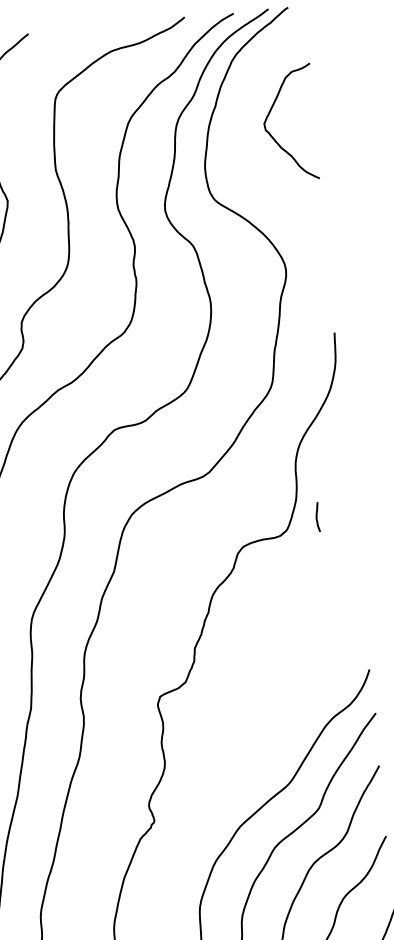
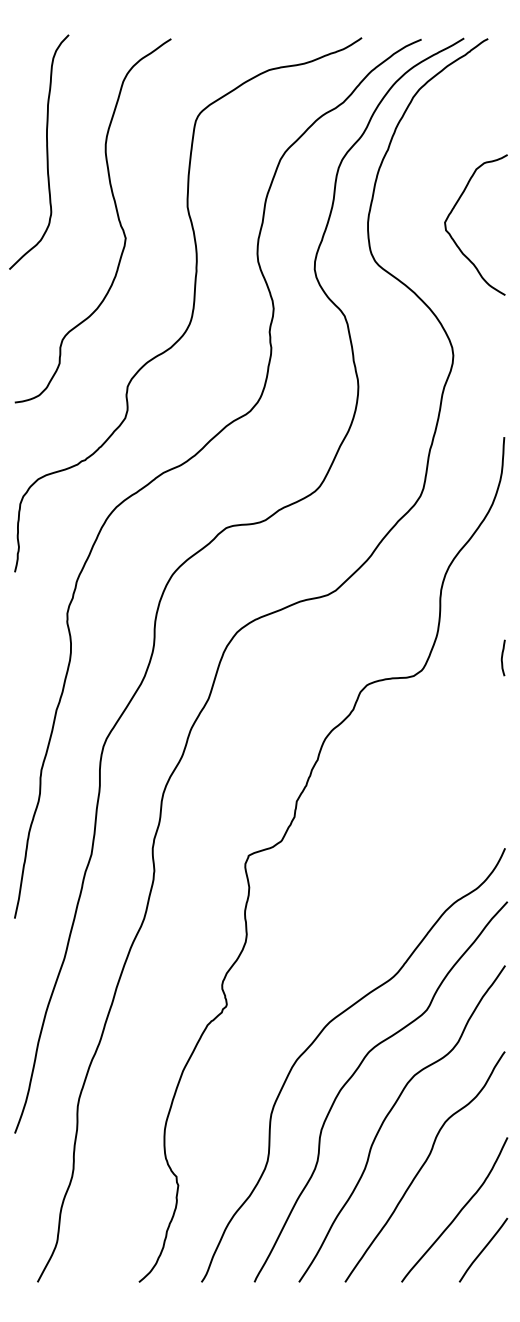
curve: (273, 137) -> (454, 239), moved
curve: (317, 516) -> (502, 657), moved

